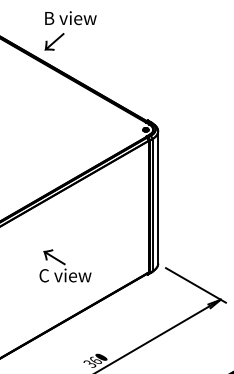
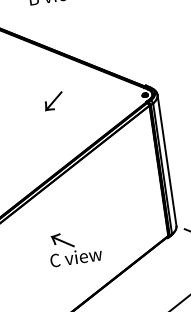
text: (54, 41) -> (53, 100), moved
text: (65, 265) -> (74, 247), moved

